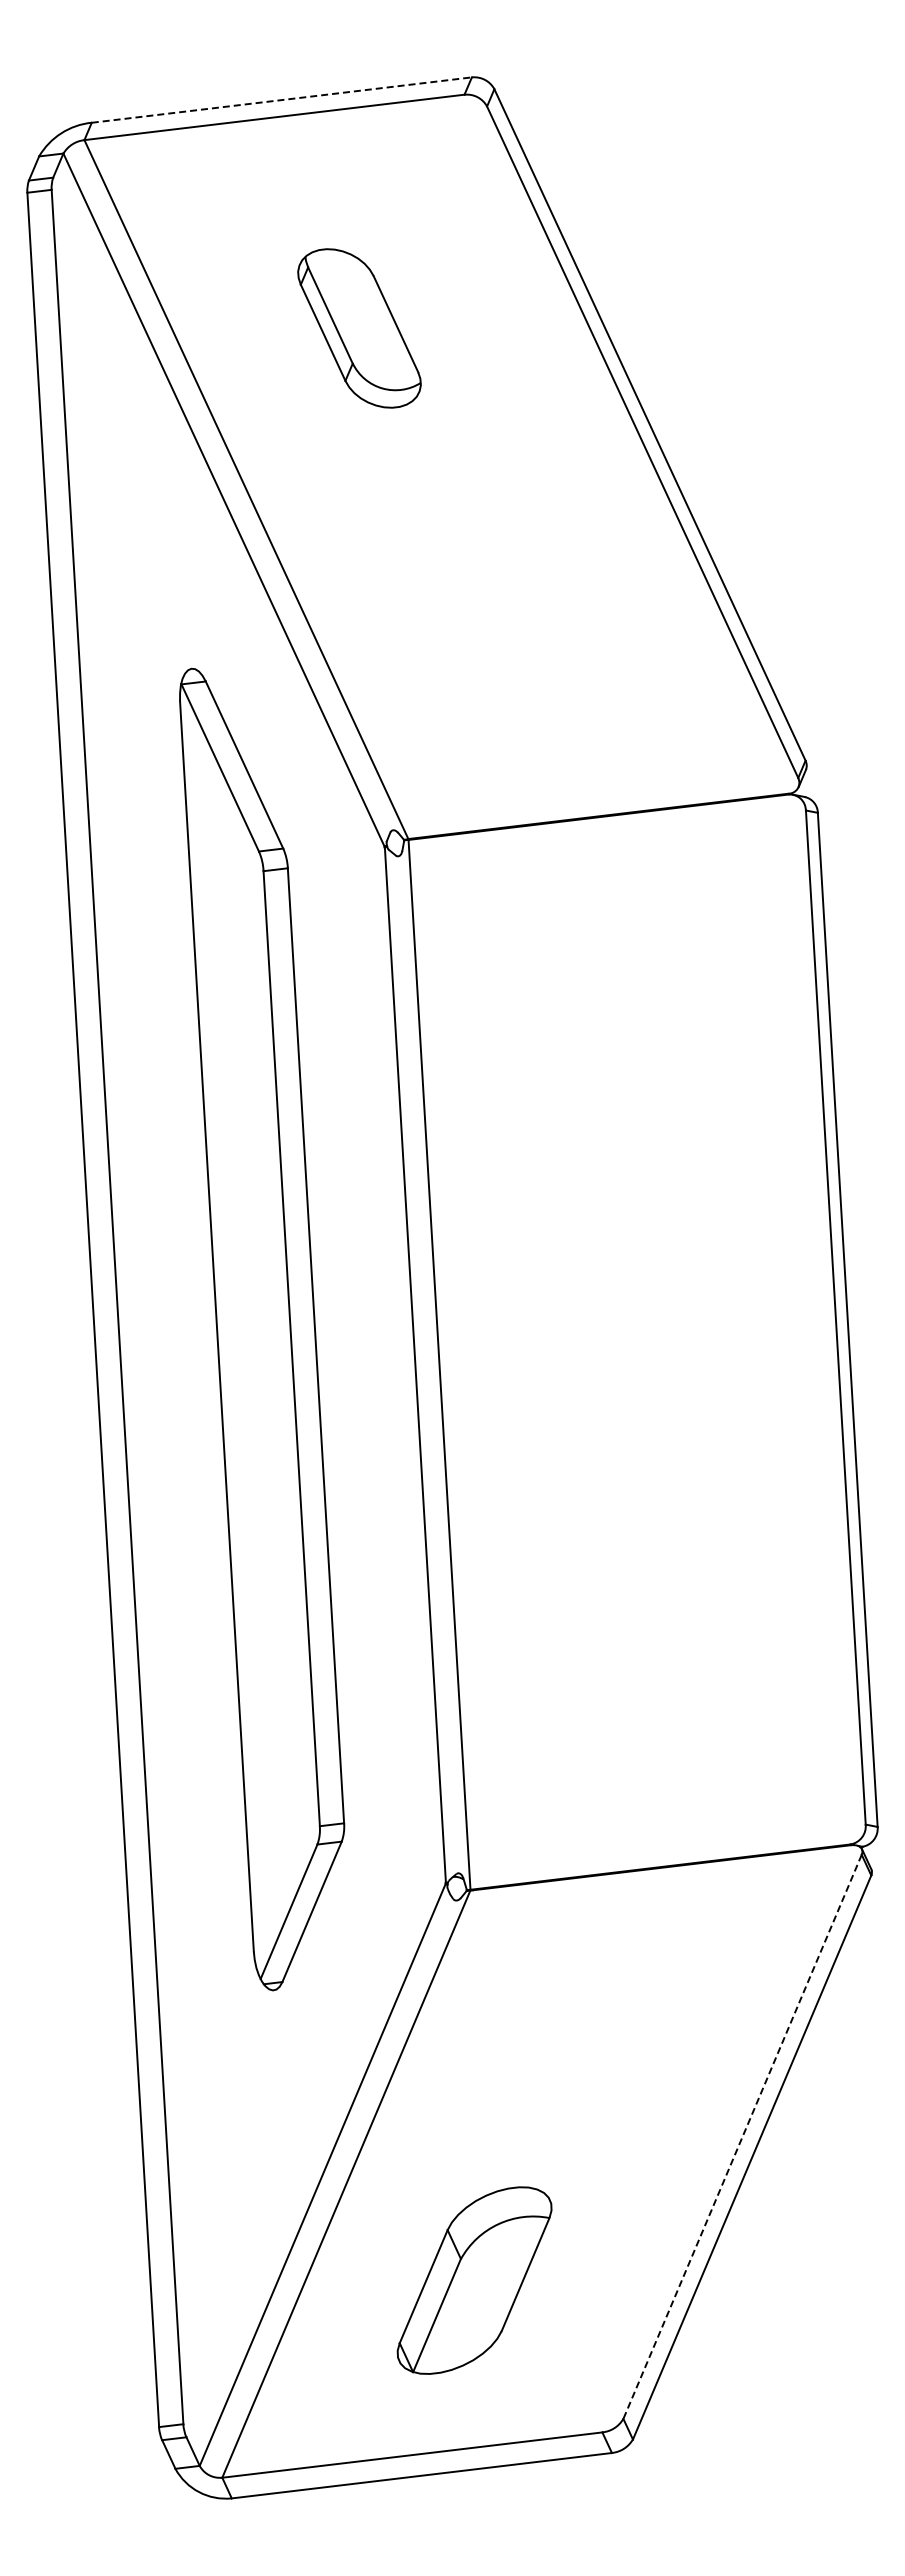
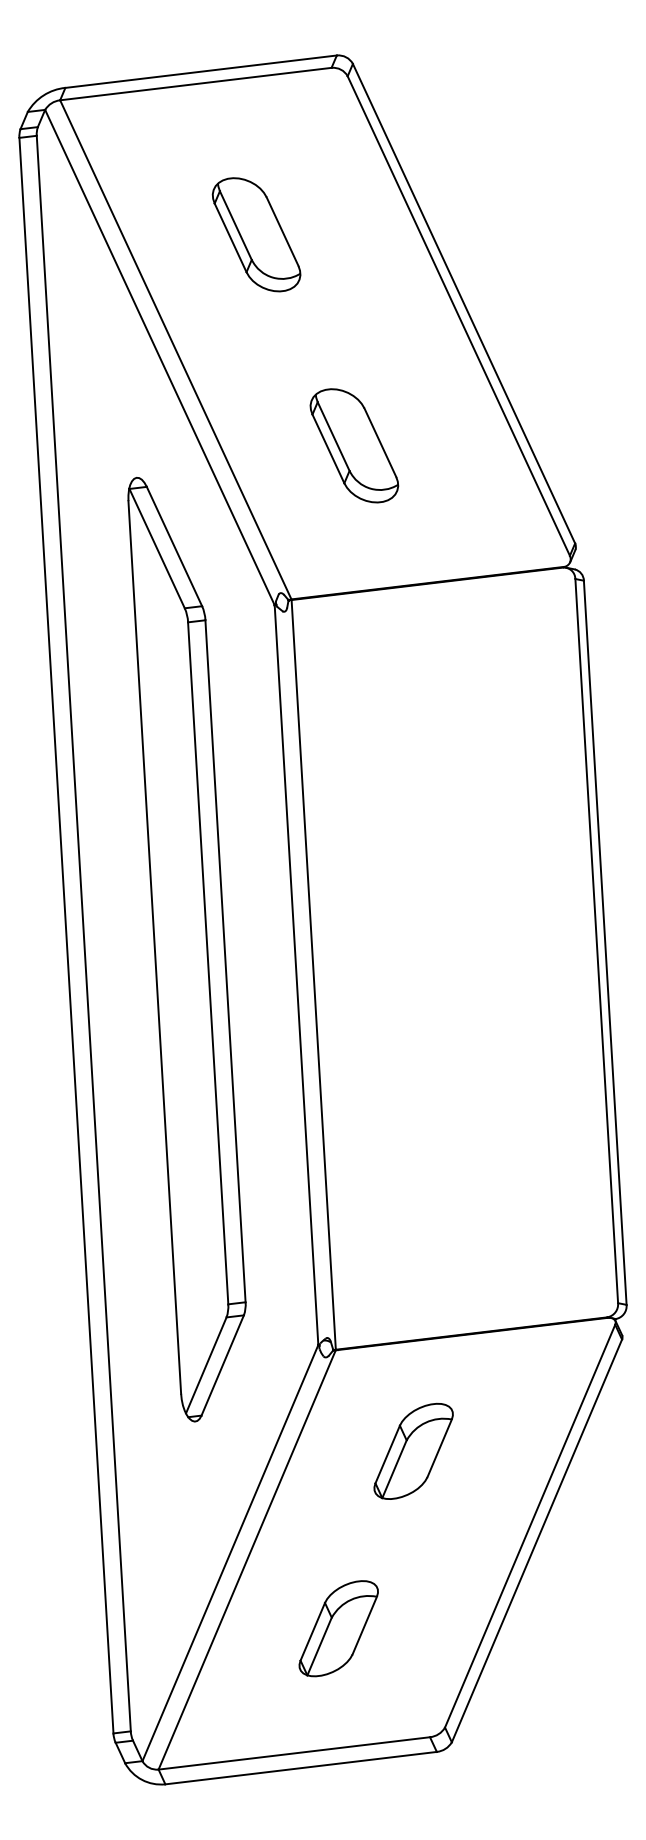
line: (282, 100) -> (201, 72), dashed -> solid
part: (496, 623) -> (354, 445), added
part: (579, 2031) -> (413, 1450), added
line: (742, 2137) -> (530, 1526), dashed -> solid
part: (474, 2279) -> (338, 1628), size x0.71

